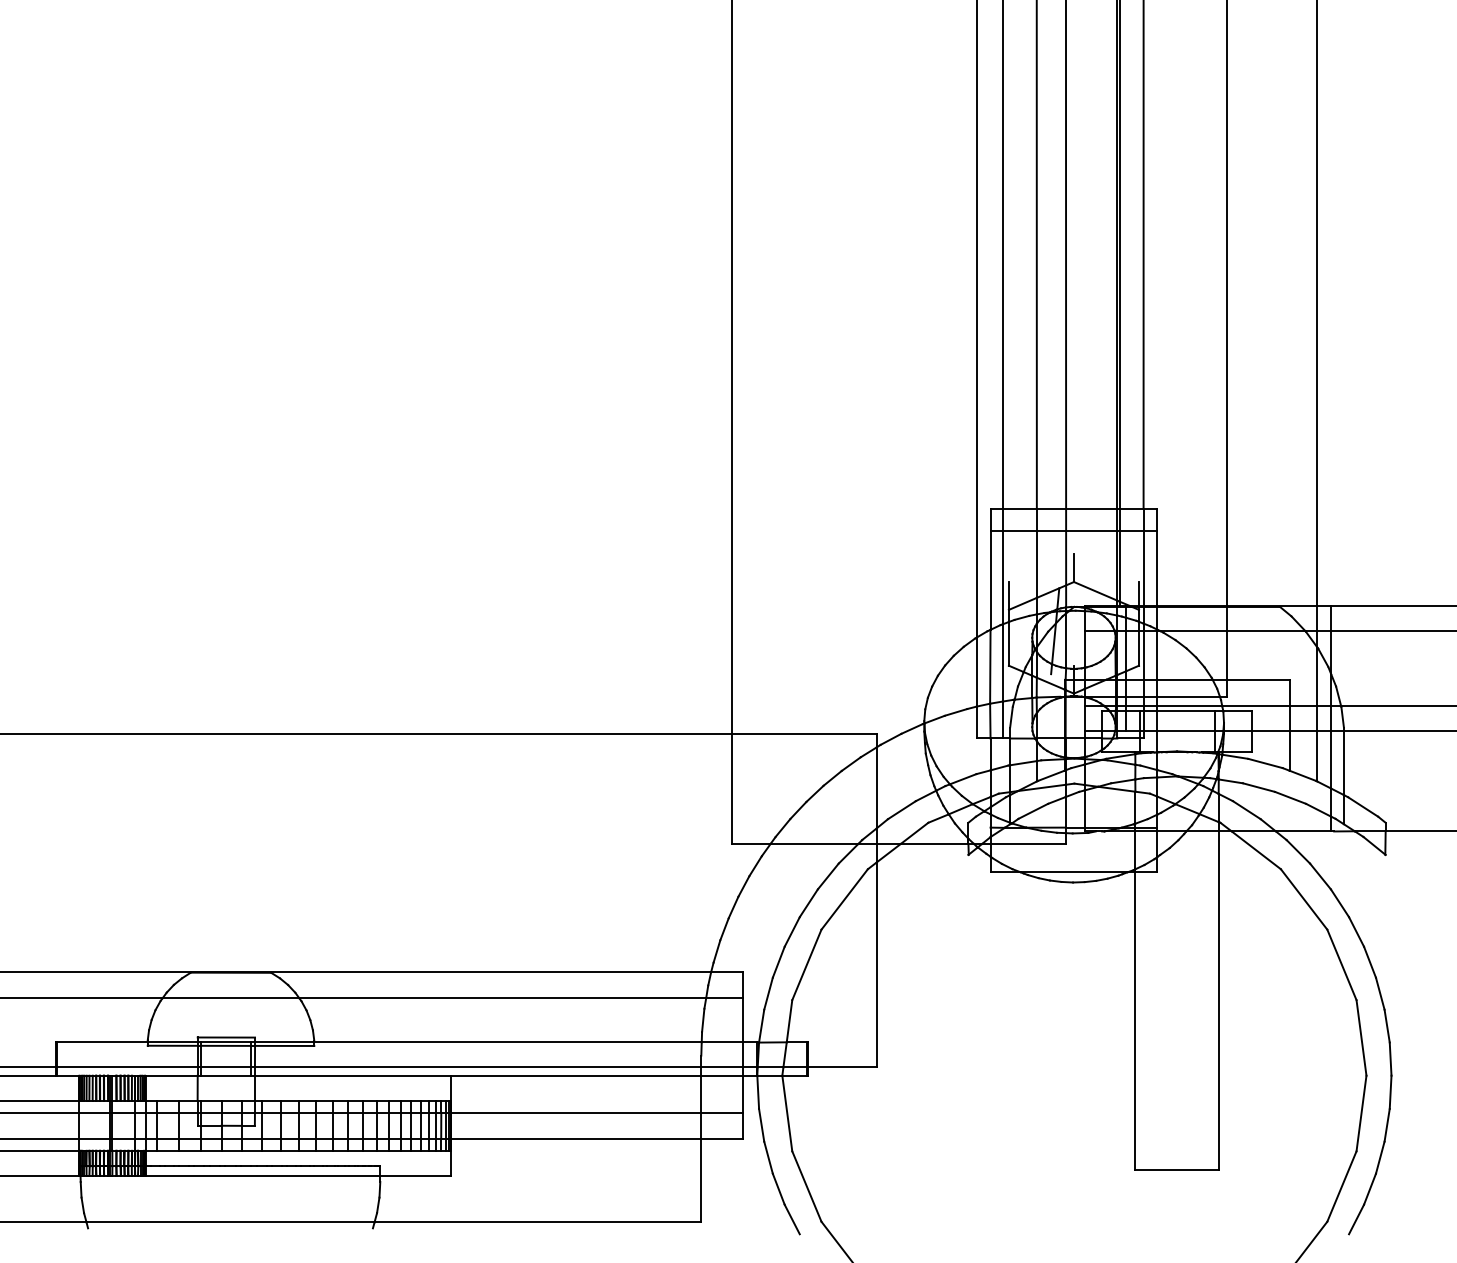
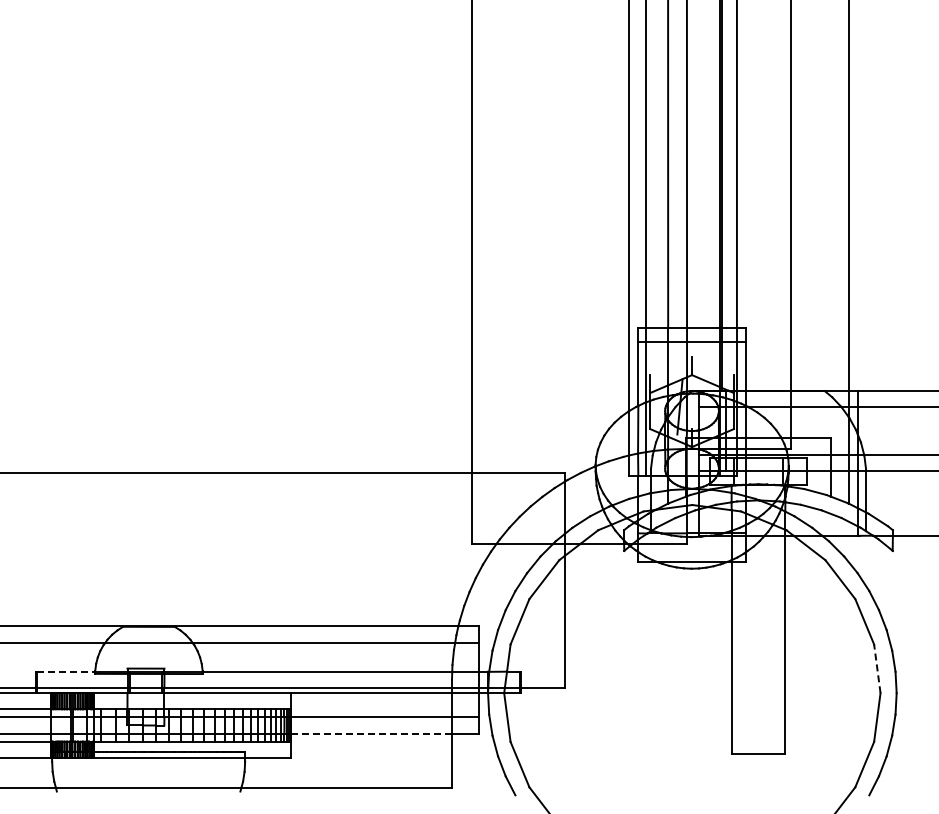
line: (1361, 1037) -> (877, 668), solid -> dashed
line: (103, 1042) -> (66, 671), solid -> dashed
line: (576, 1139) -> (371, 734), solid -> dashed

